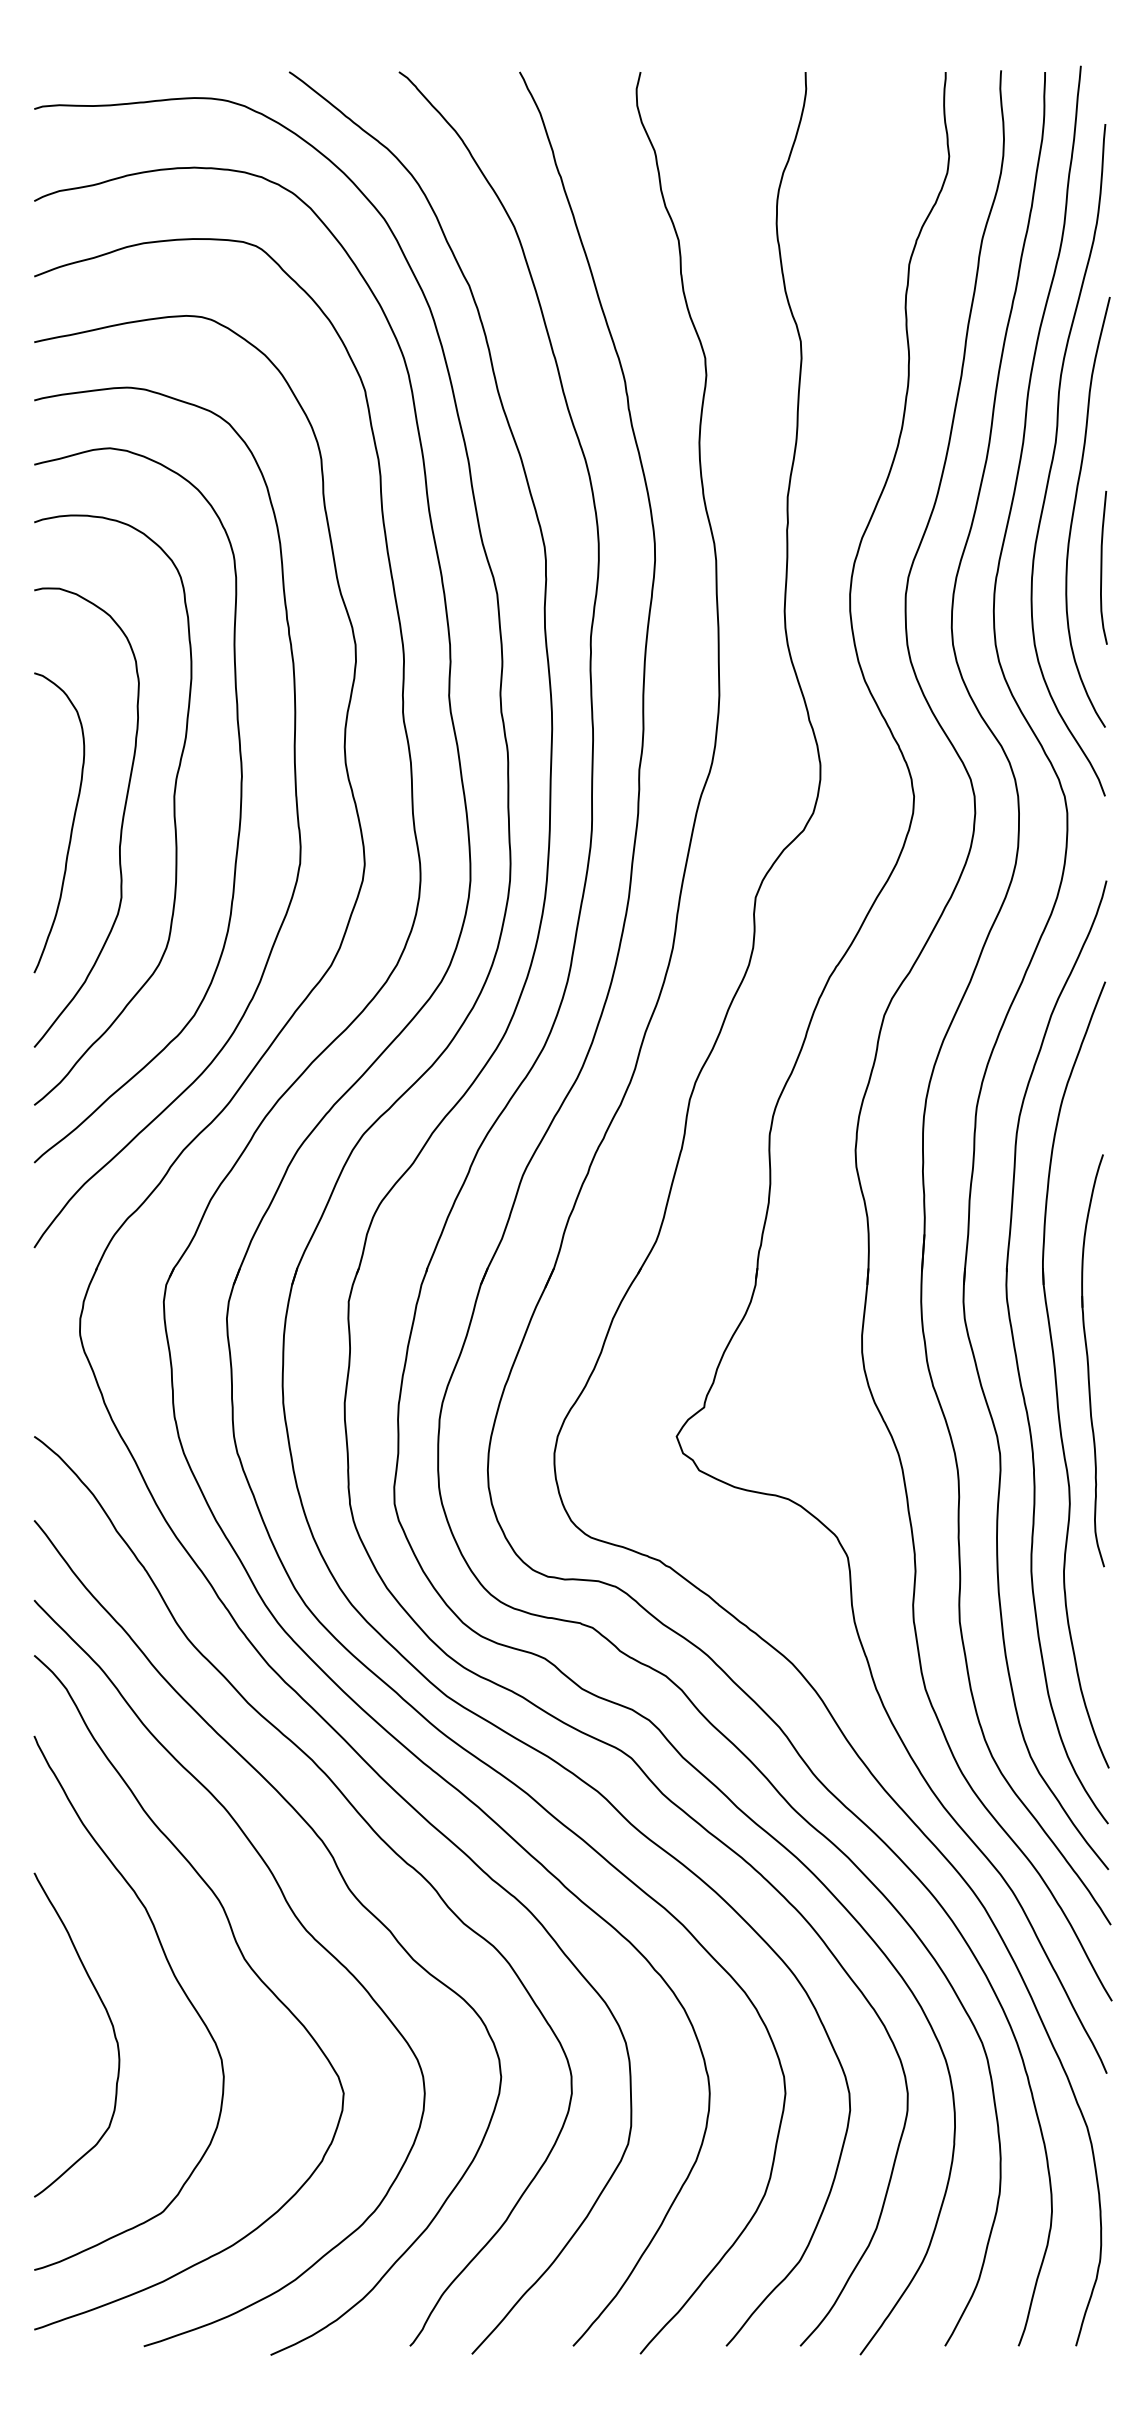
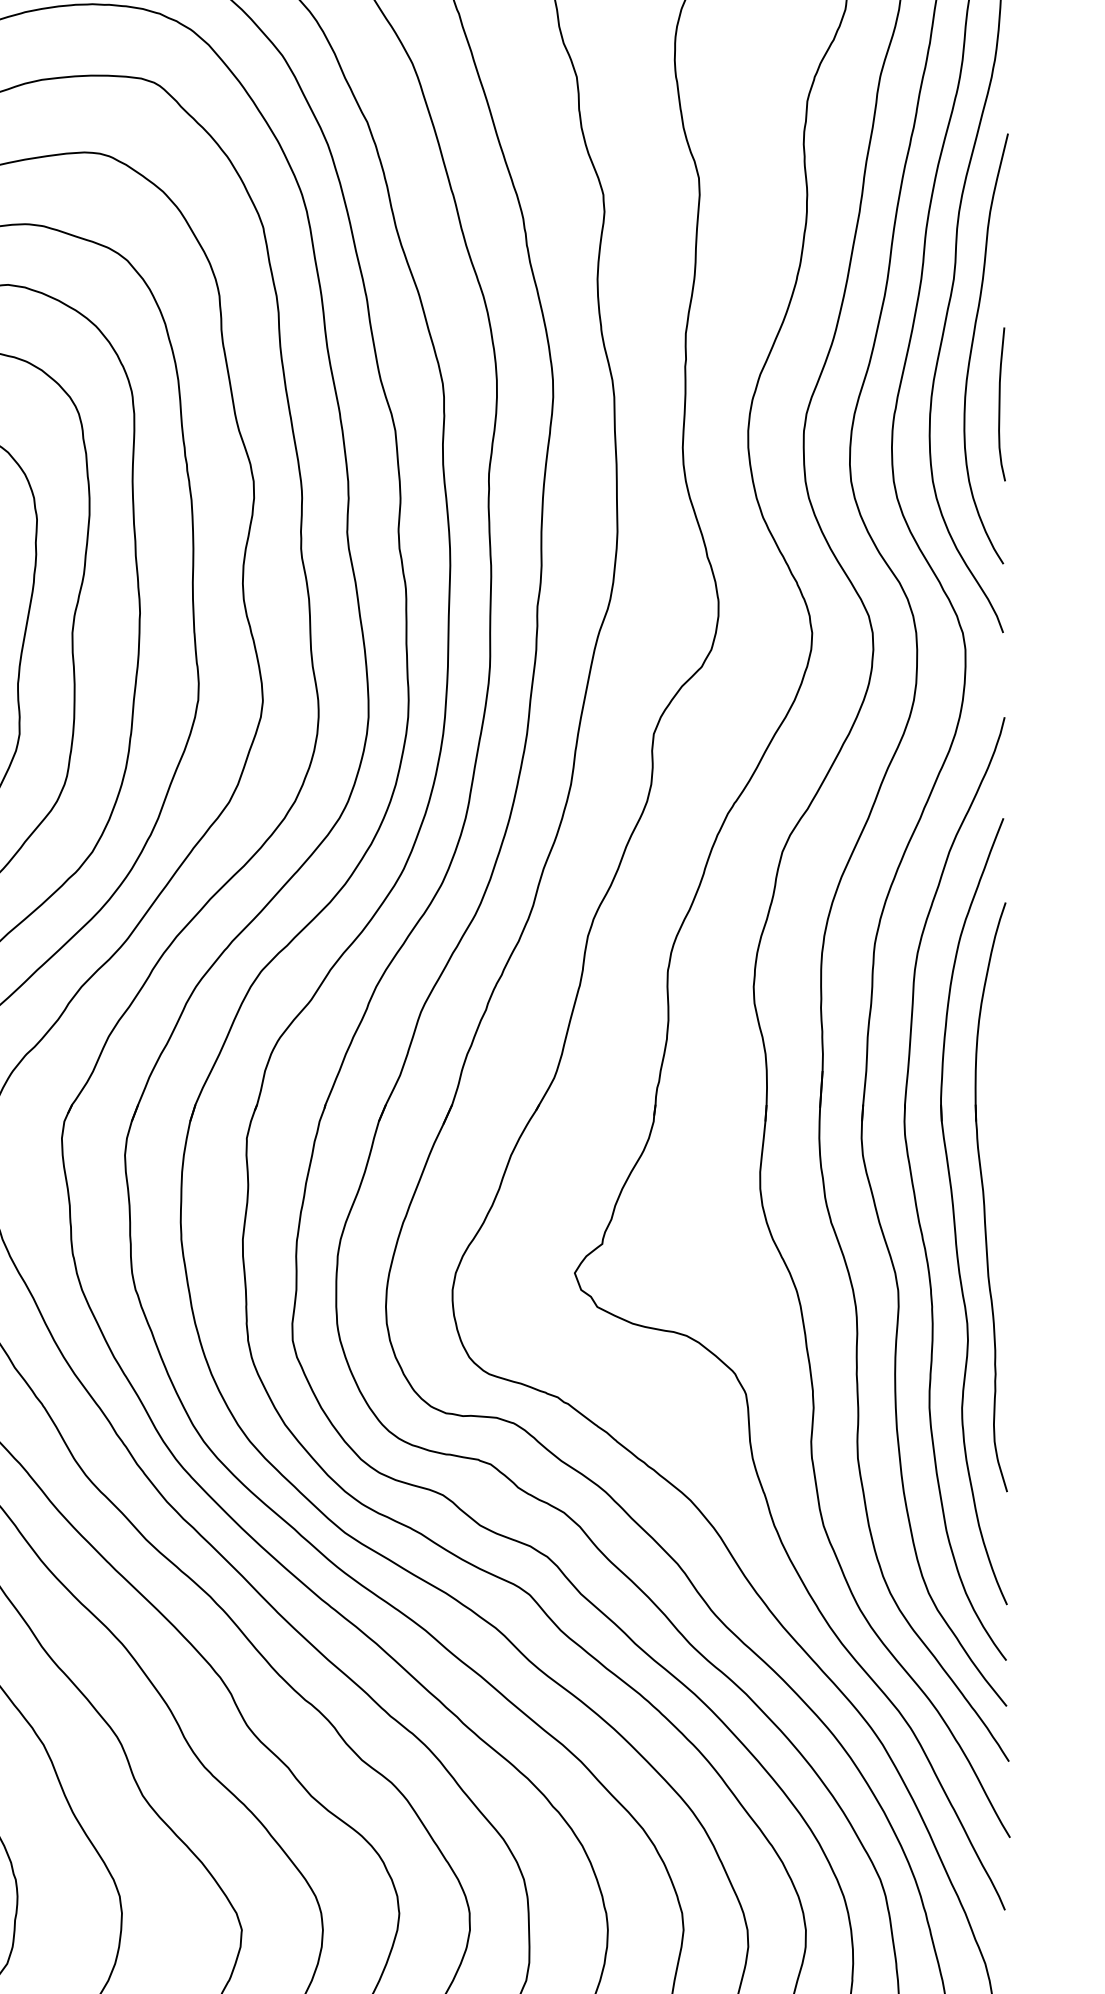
part: (1092, 1360) -> (990, 1197), size x1.43

